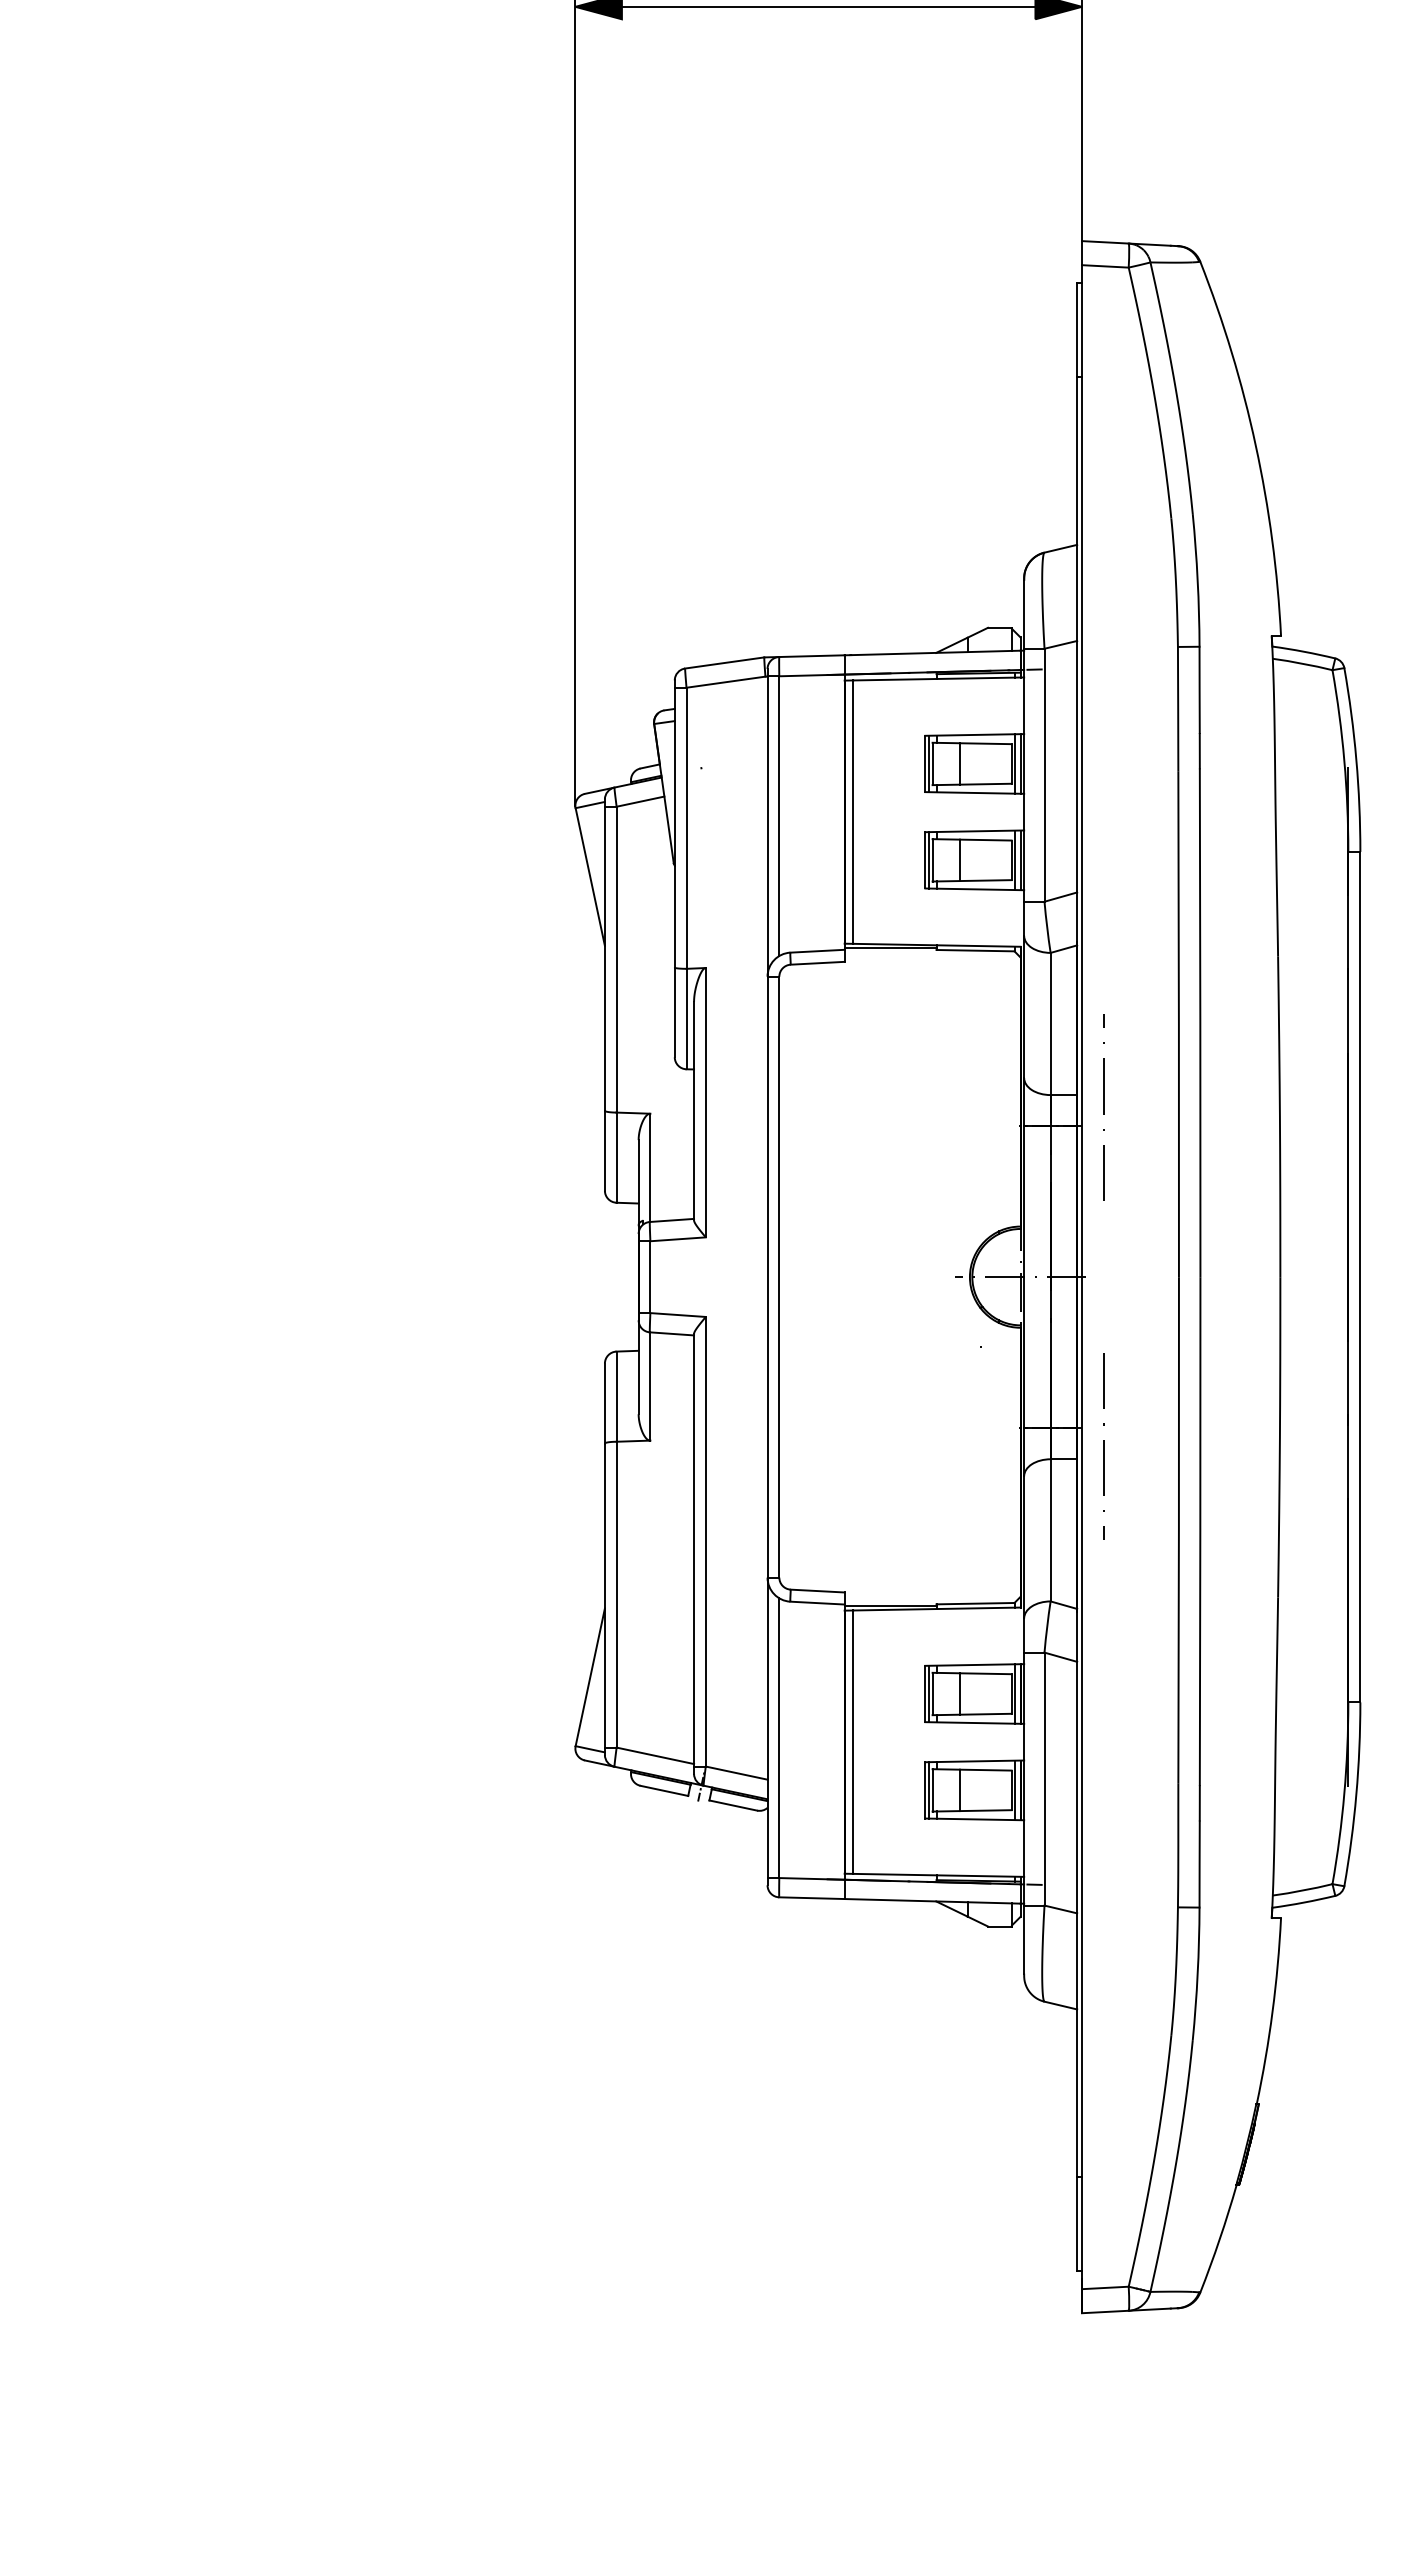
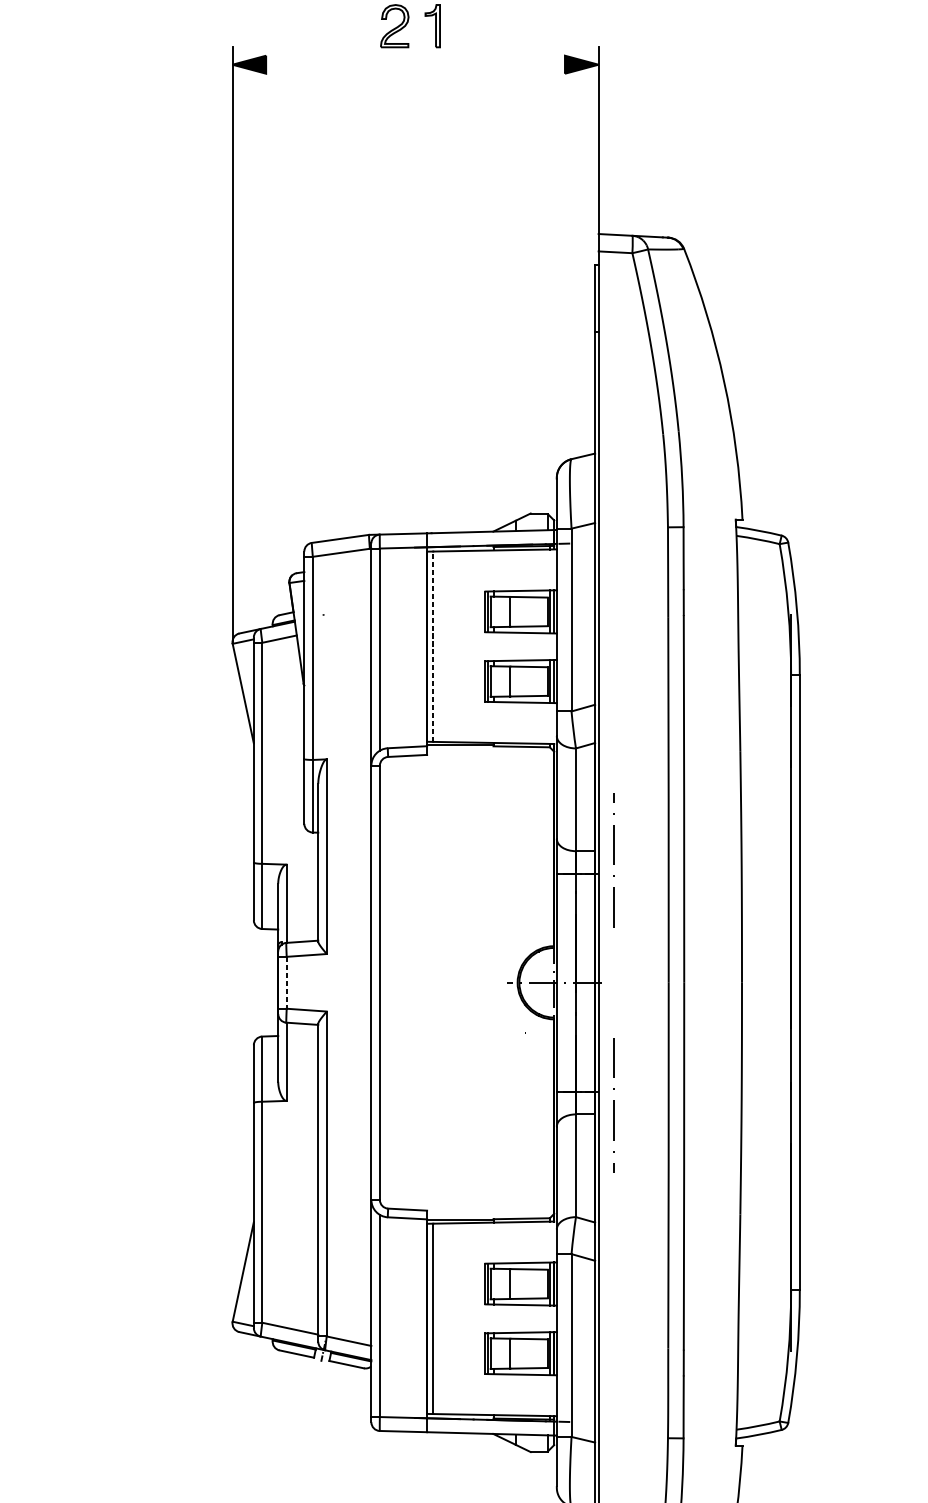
line: (828, 6) -> (415, 64), removed
line: (853, 812) -> (433, 646), solid -> dashed
line: (650, 1277) -> (286, 983), solid -> dashed

